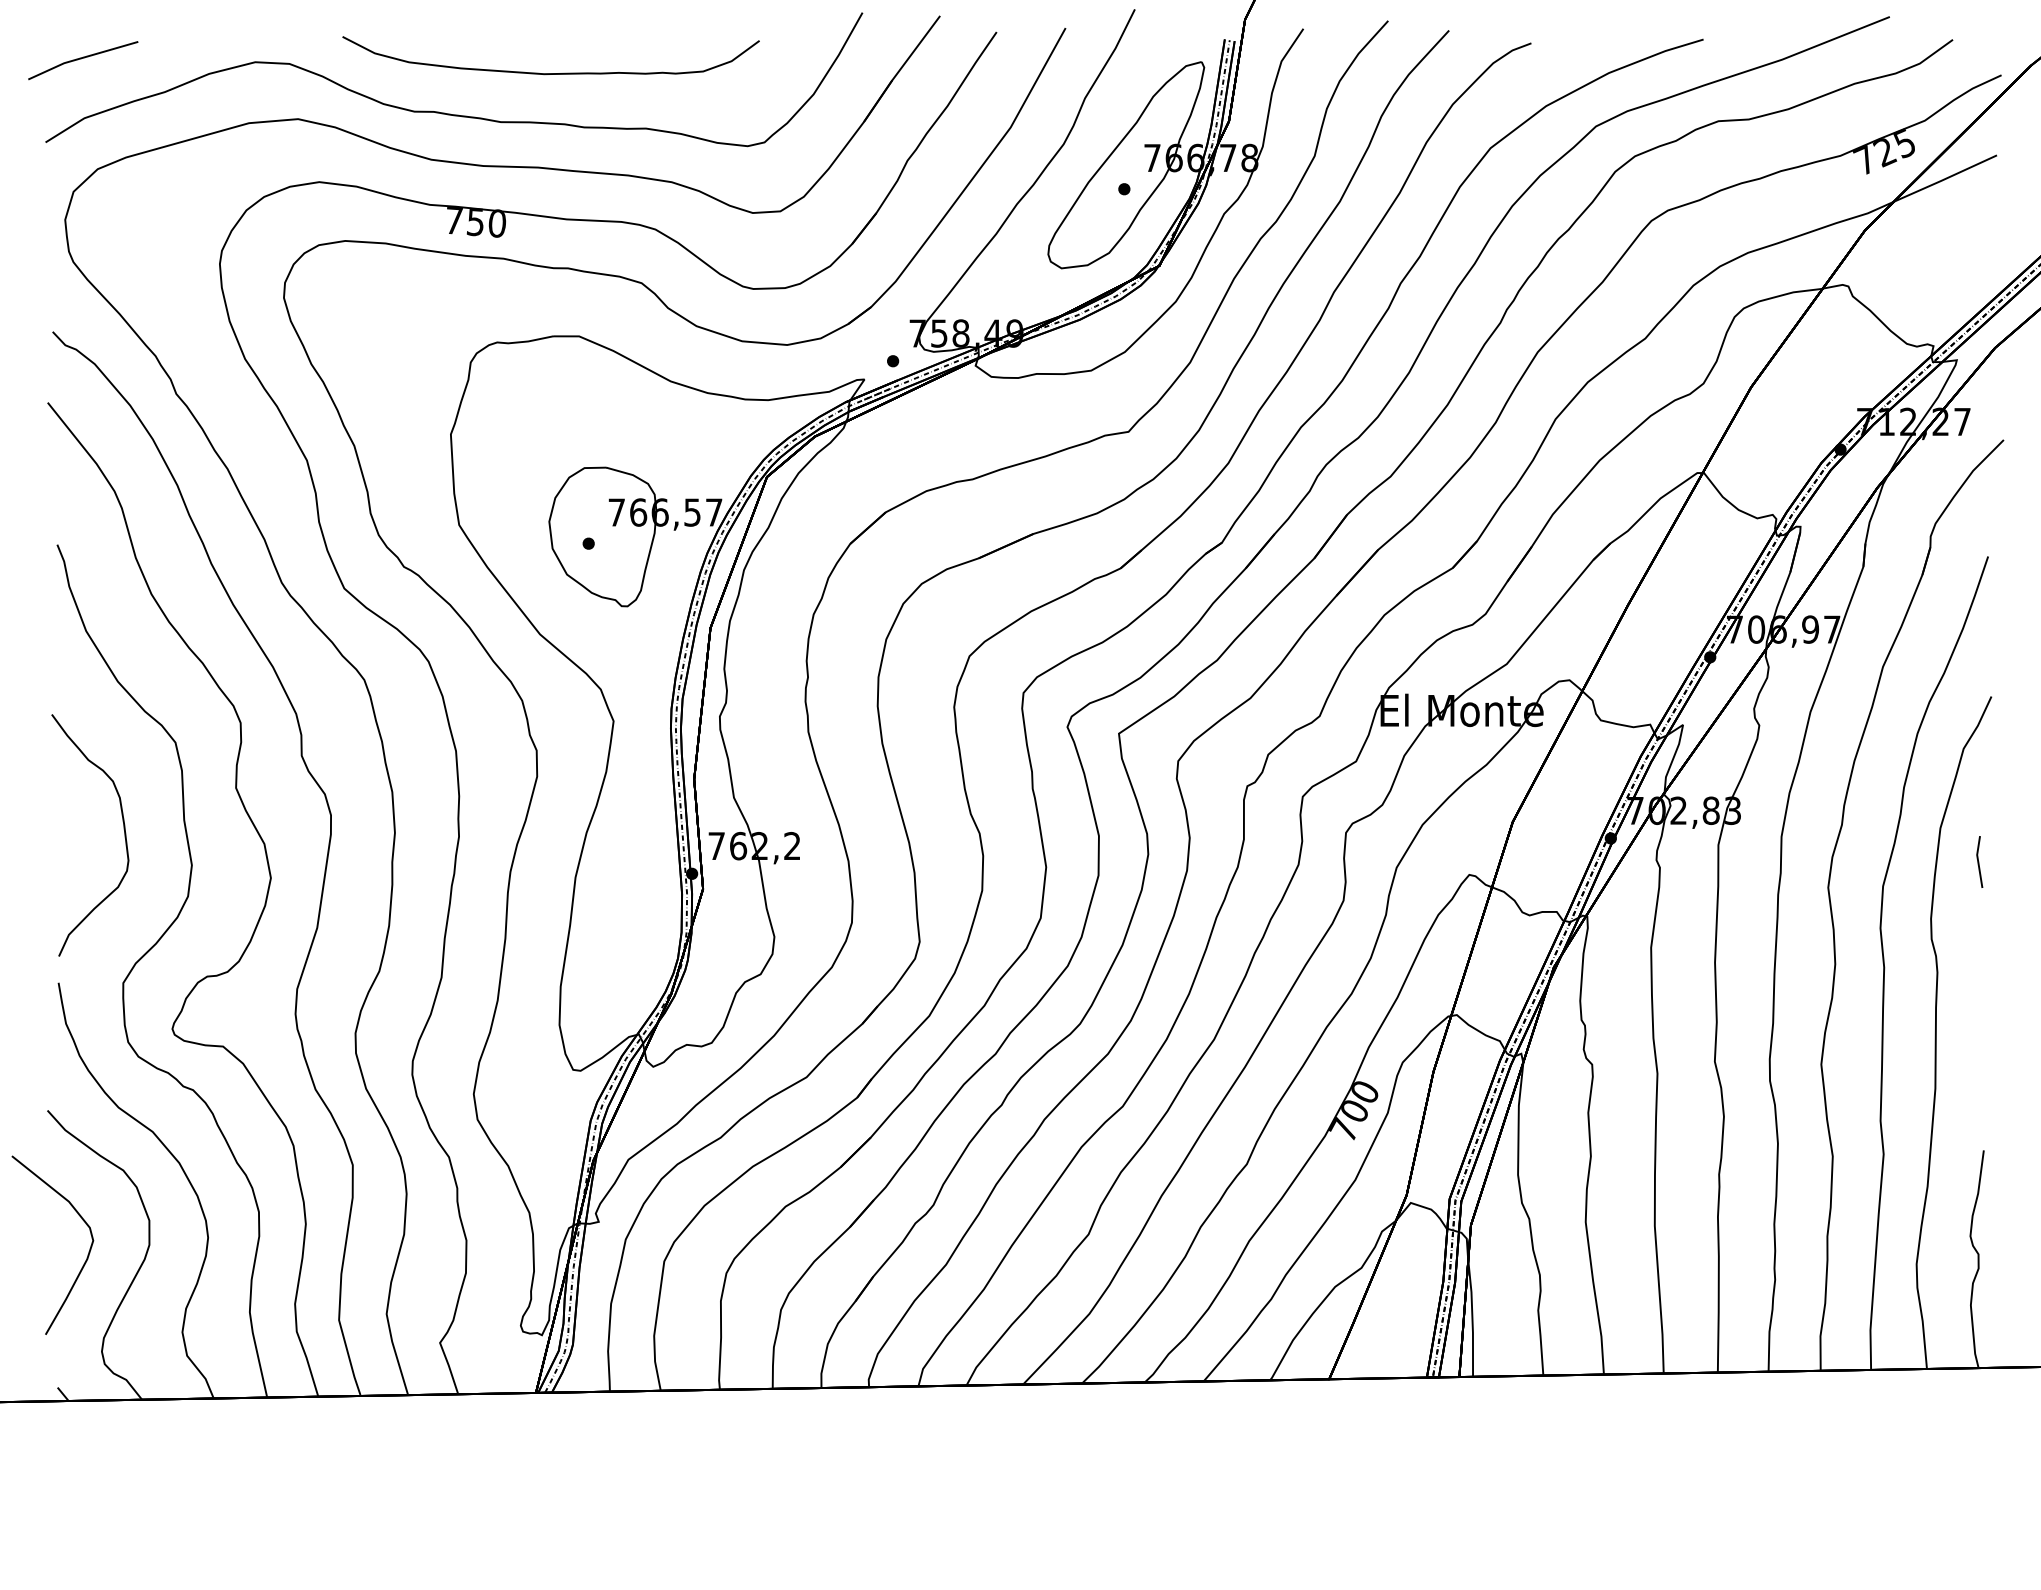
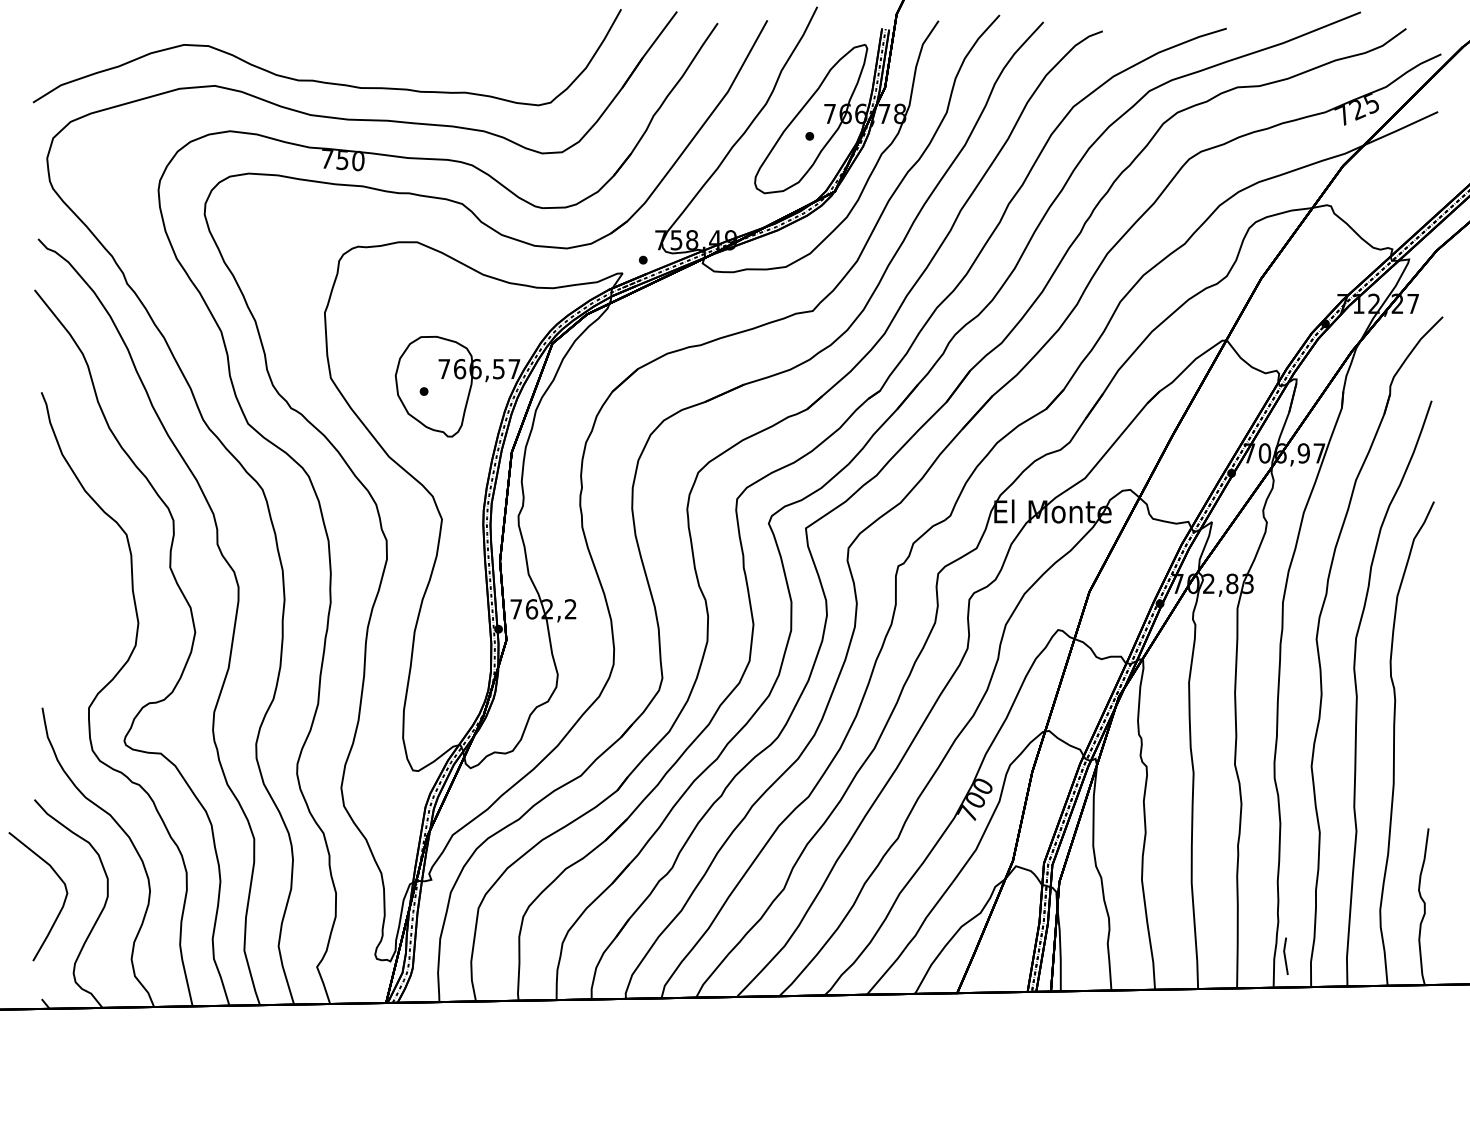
line: (83, 58) -> (60, 42), removed
curve: (550, 73) -> (396, 53), removed
curve: (123, 829) -> (89, 597), removed
line: (1979, 861) -> (1285, 955), moved

